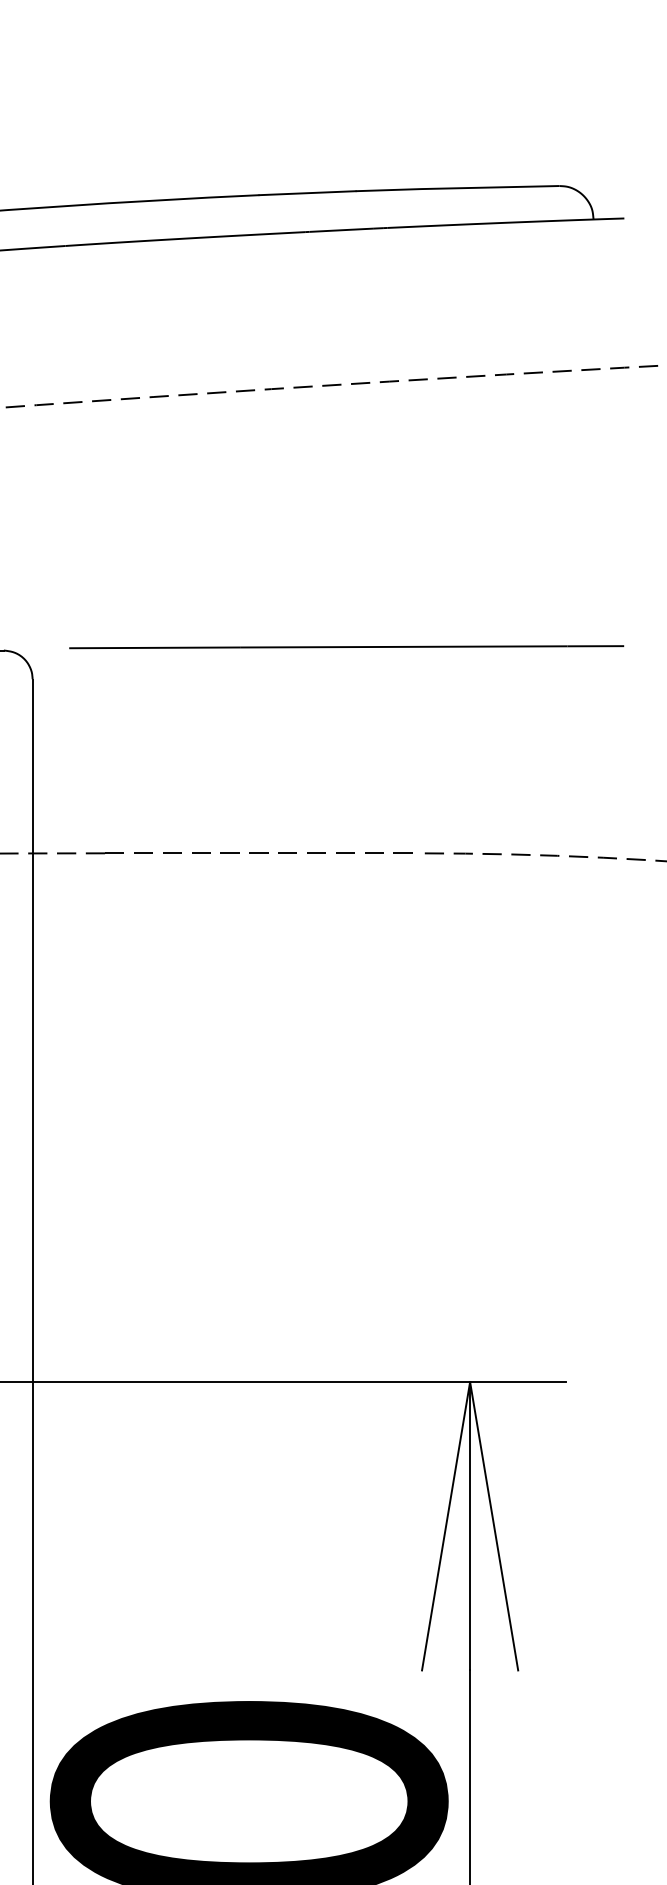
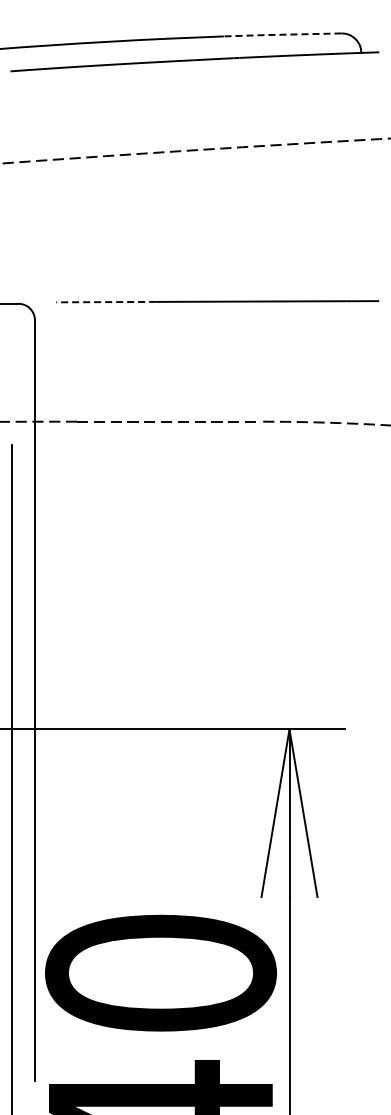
line: (454, 187) -> (280, 34), solid -> dashed
line: (155, 648) -> (106, 302), solid -> dashed

